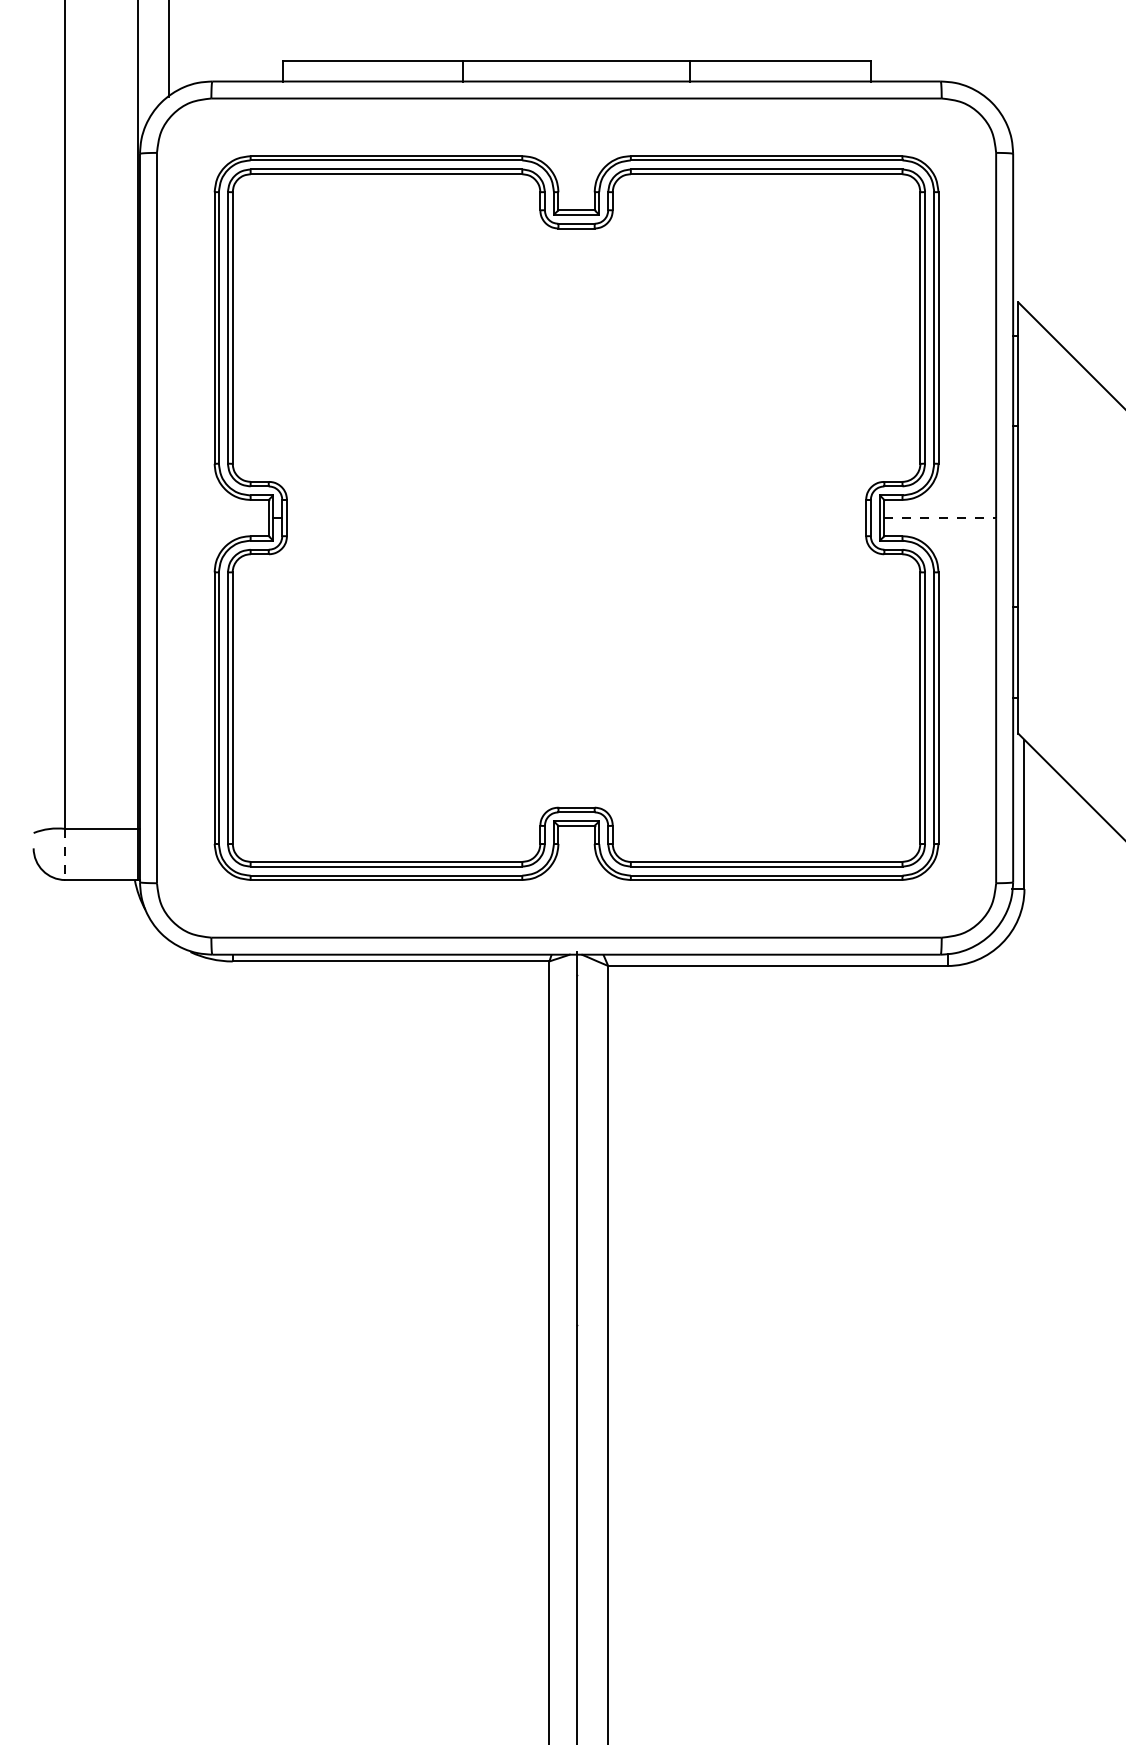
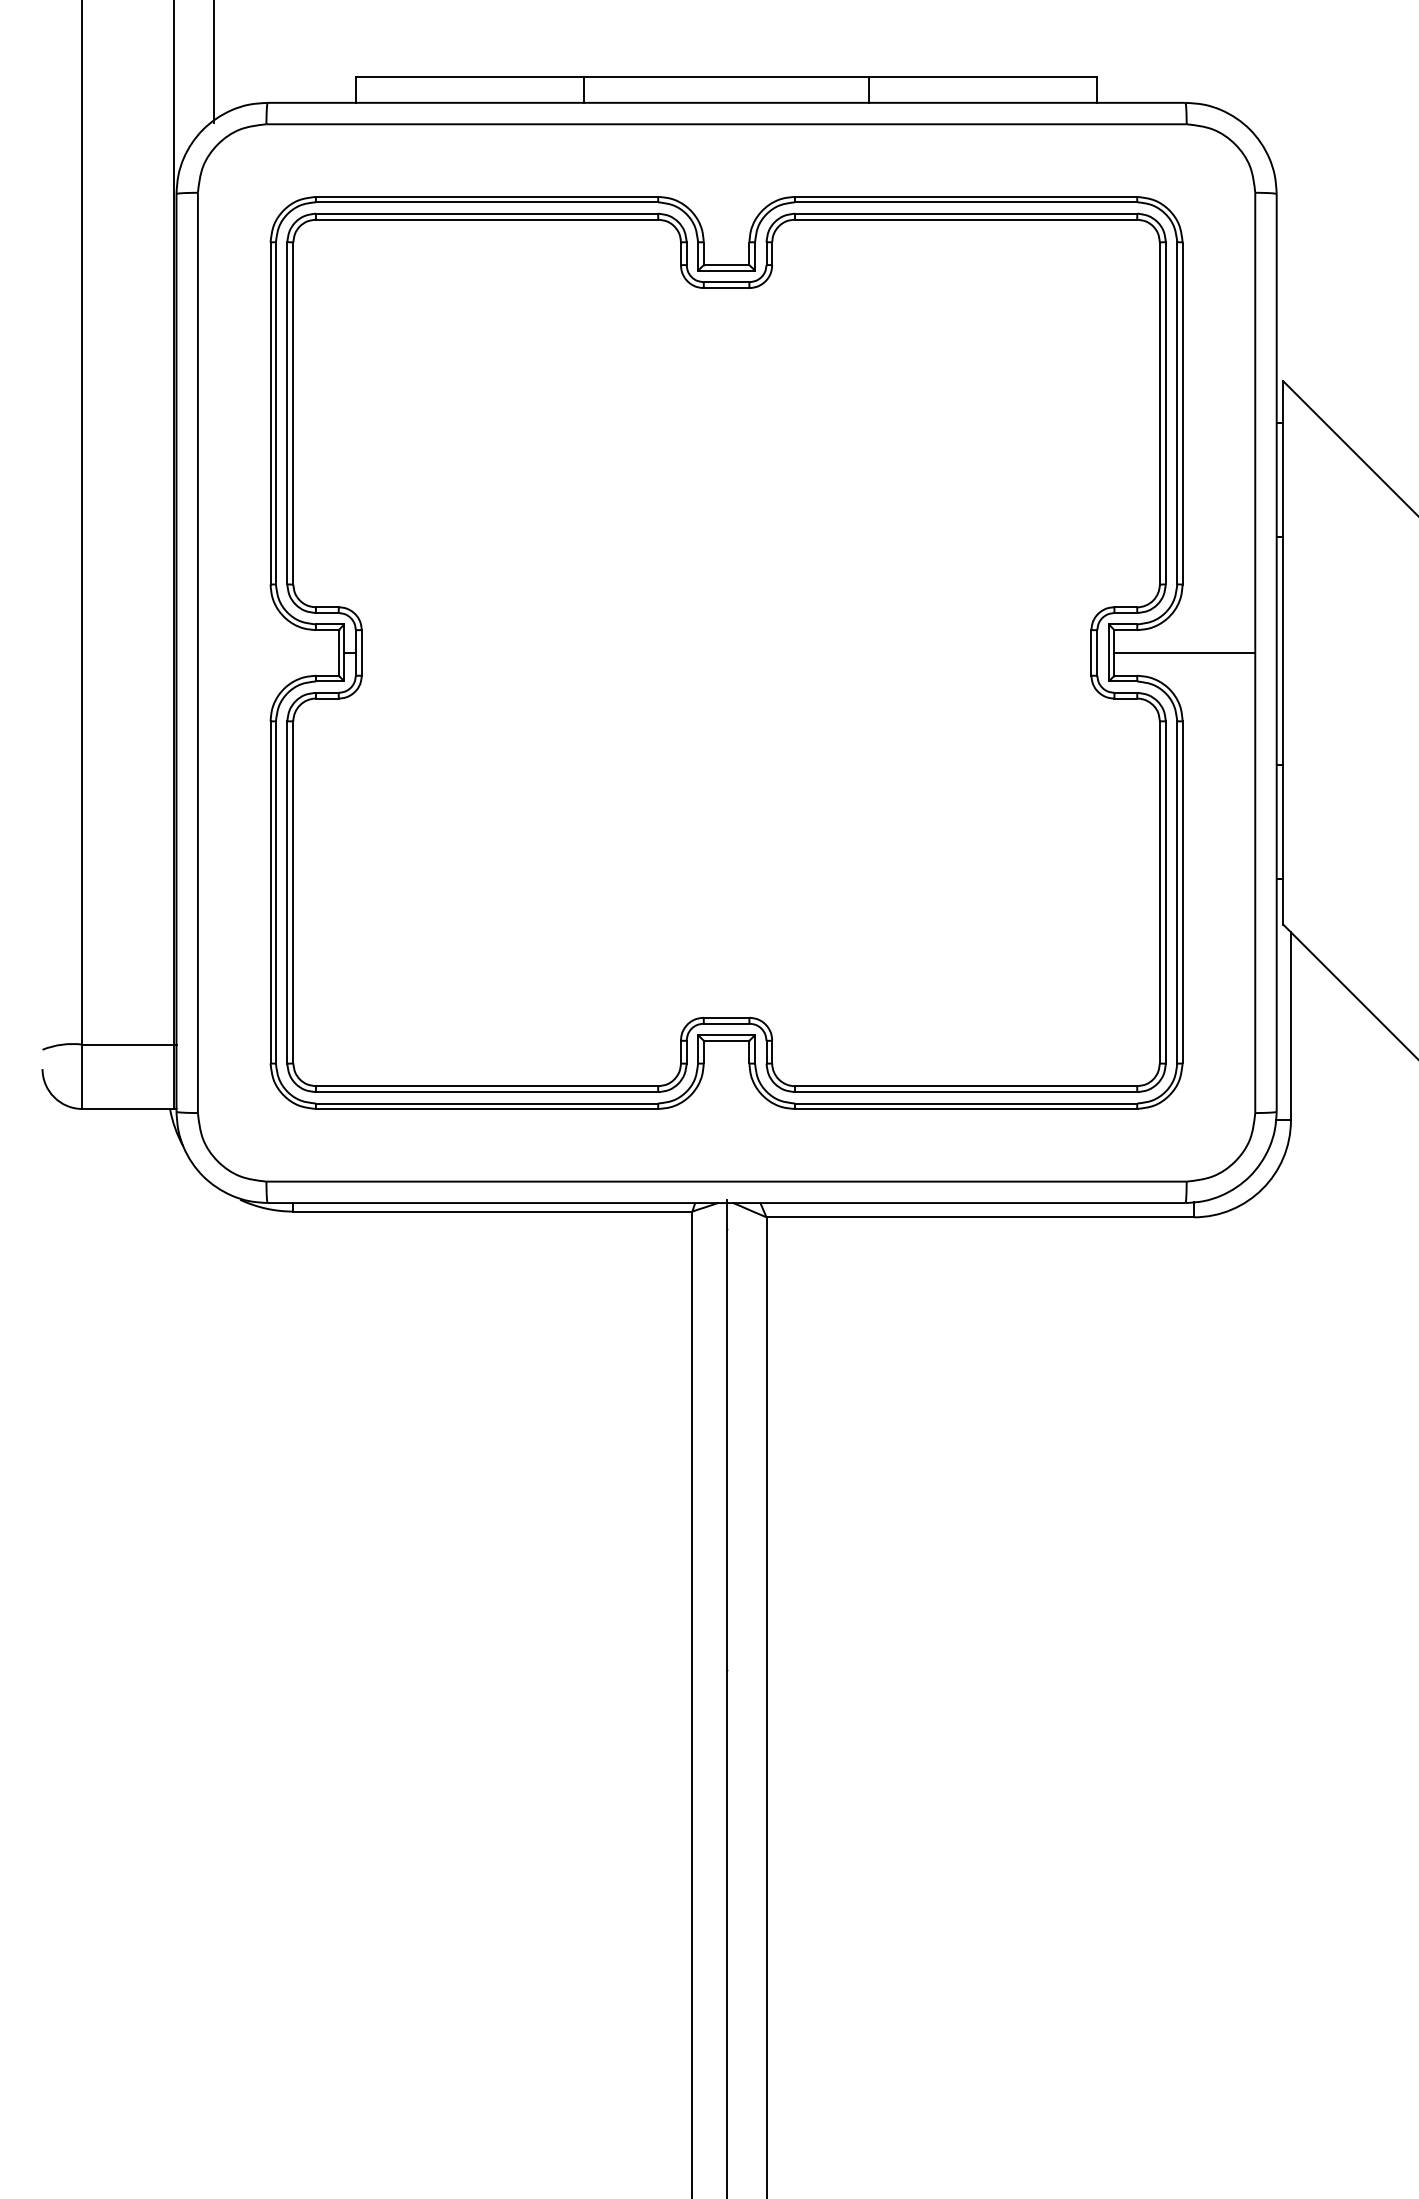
line: (940, 518) -> (1185, 653), dashed -> solid
line: (65, 854) -> (82, 1076), dashed -> solid

